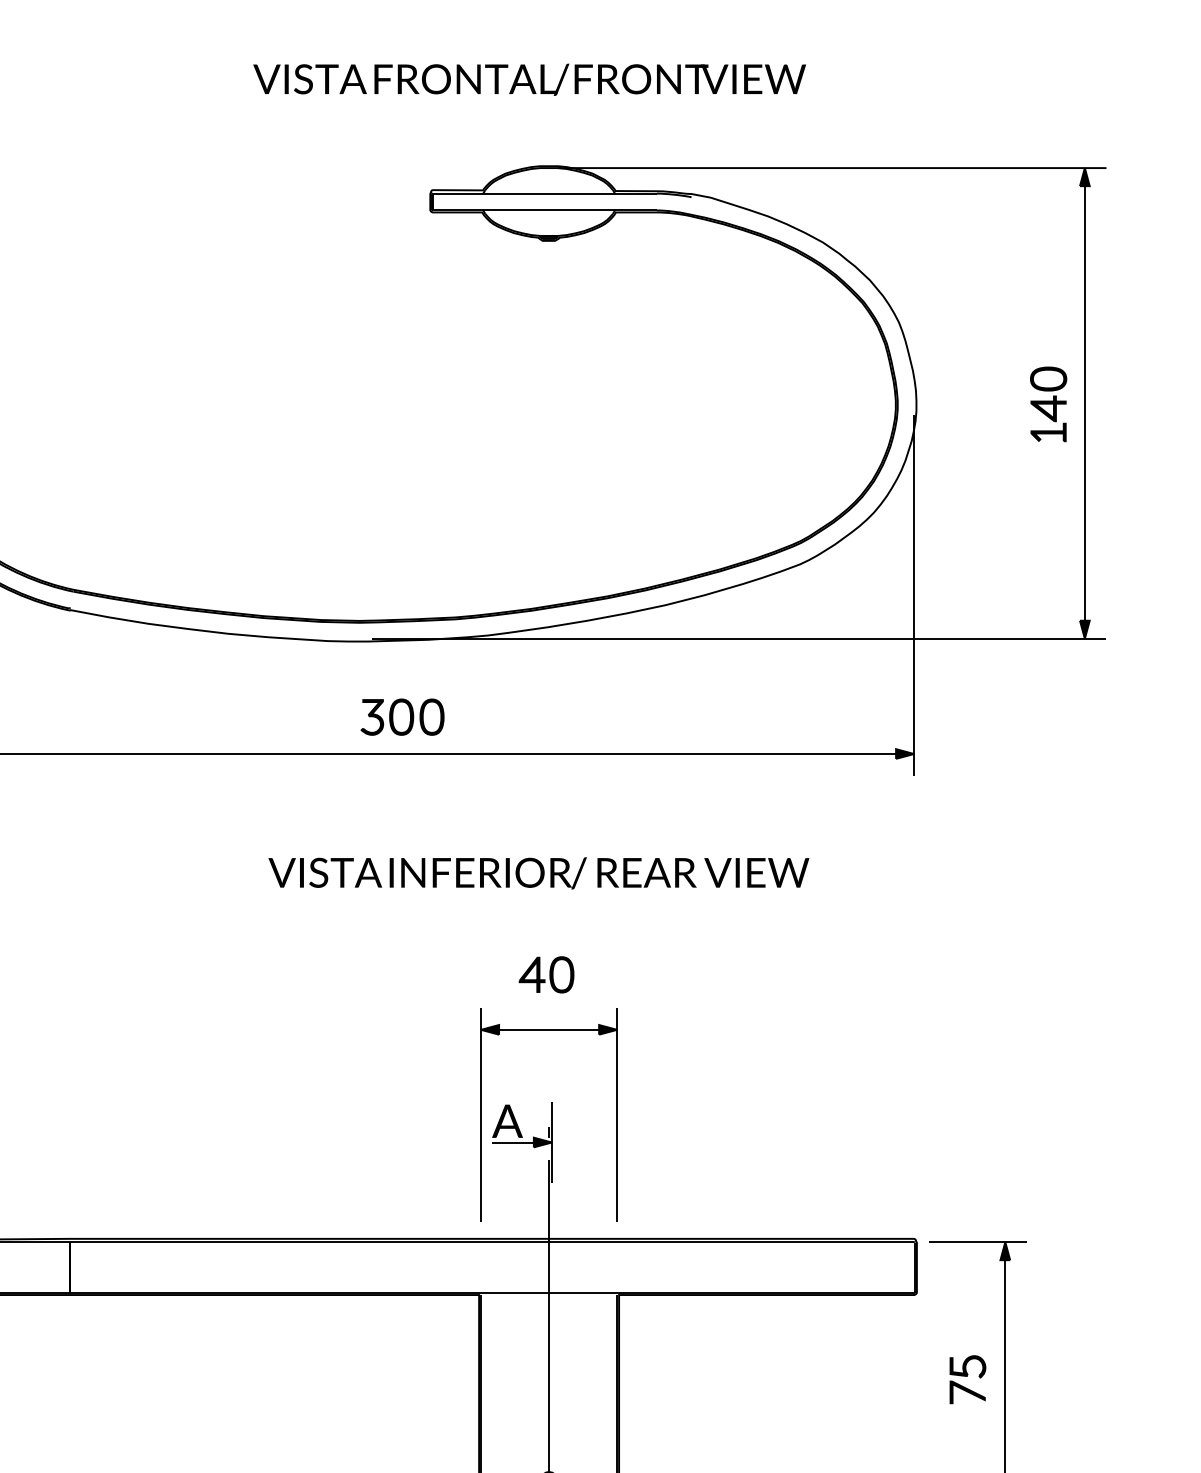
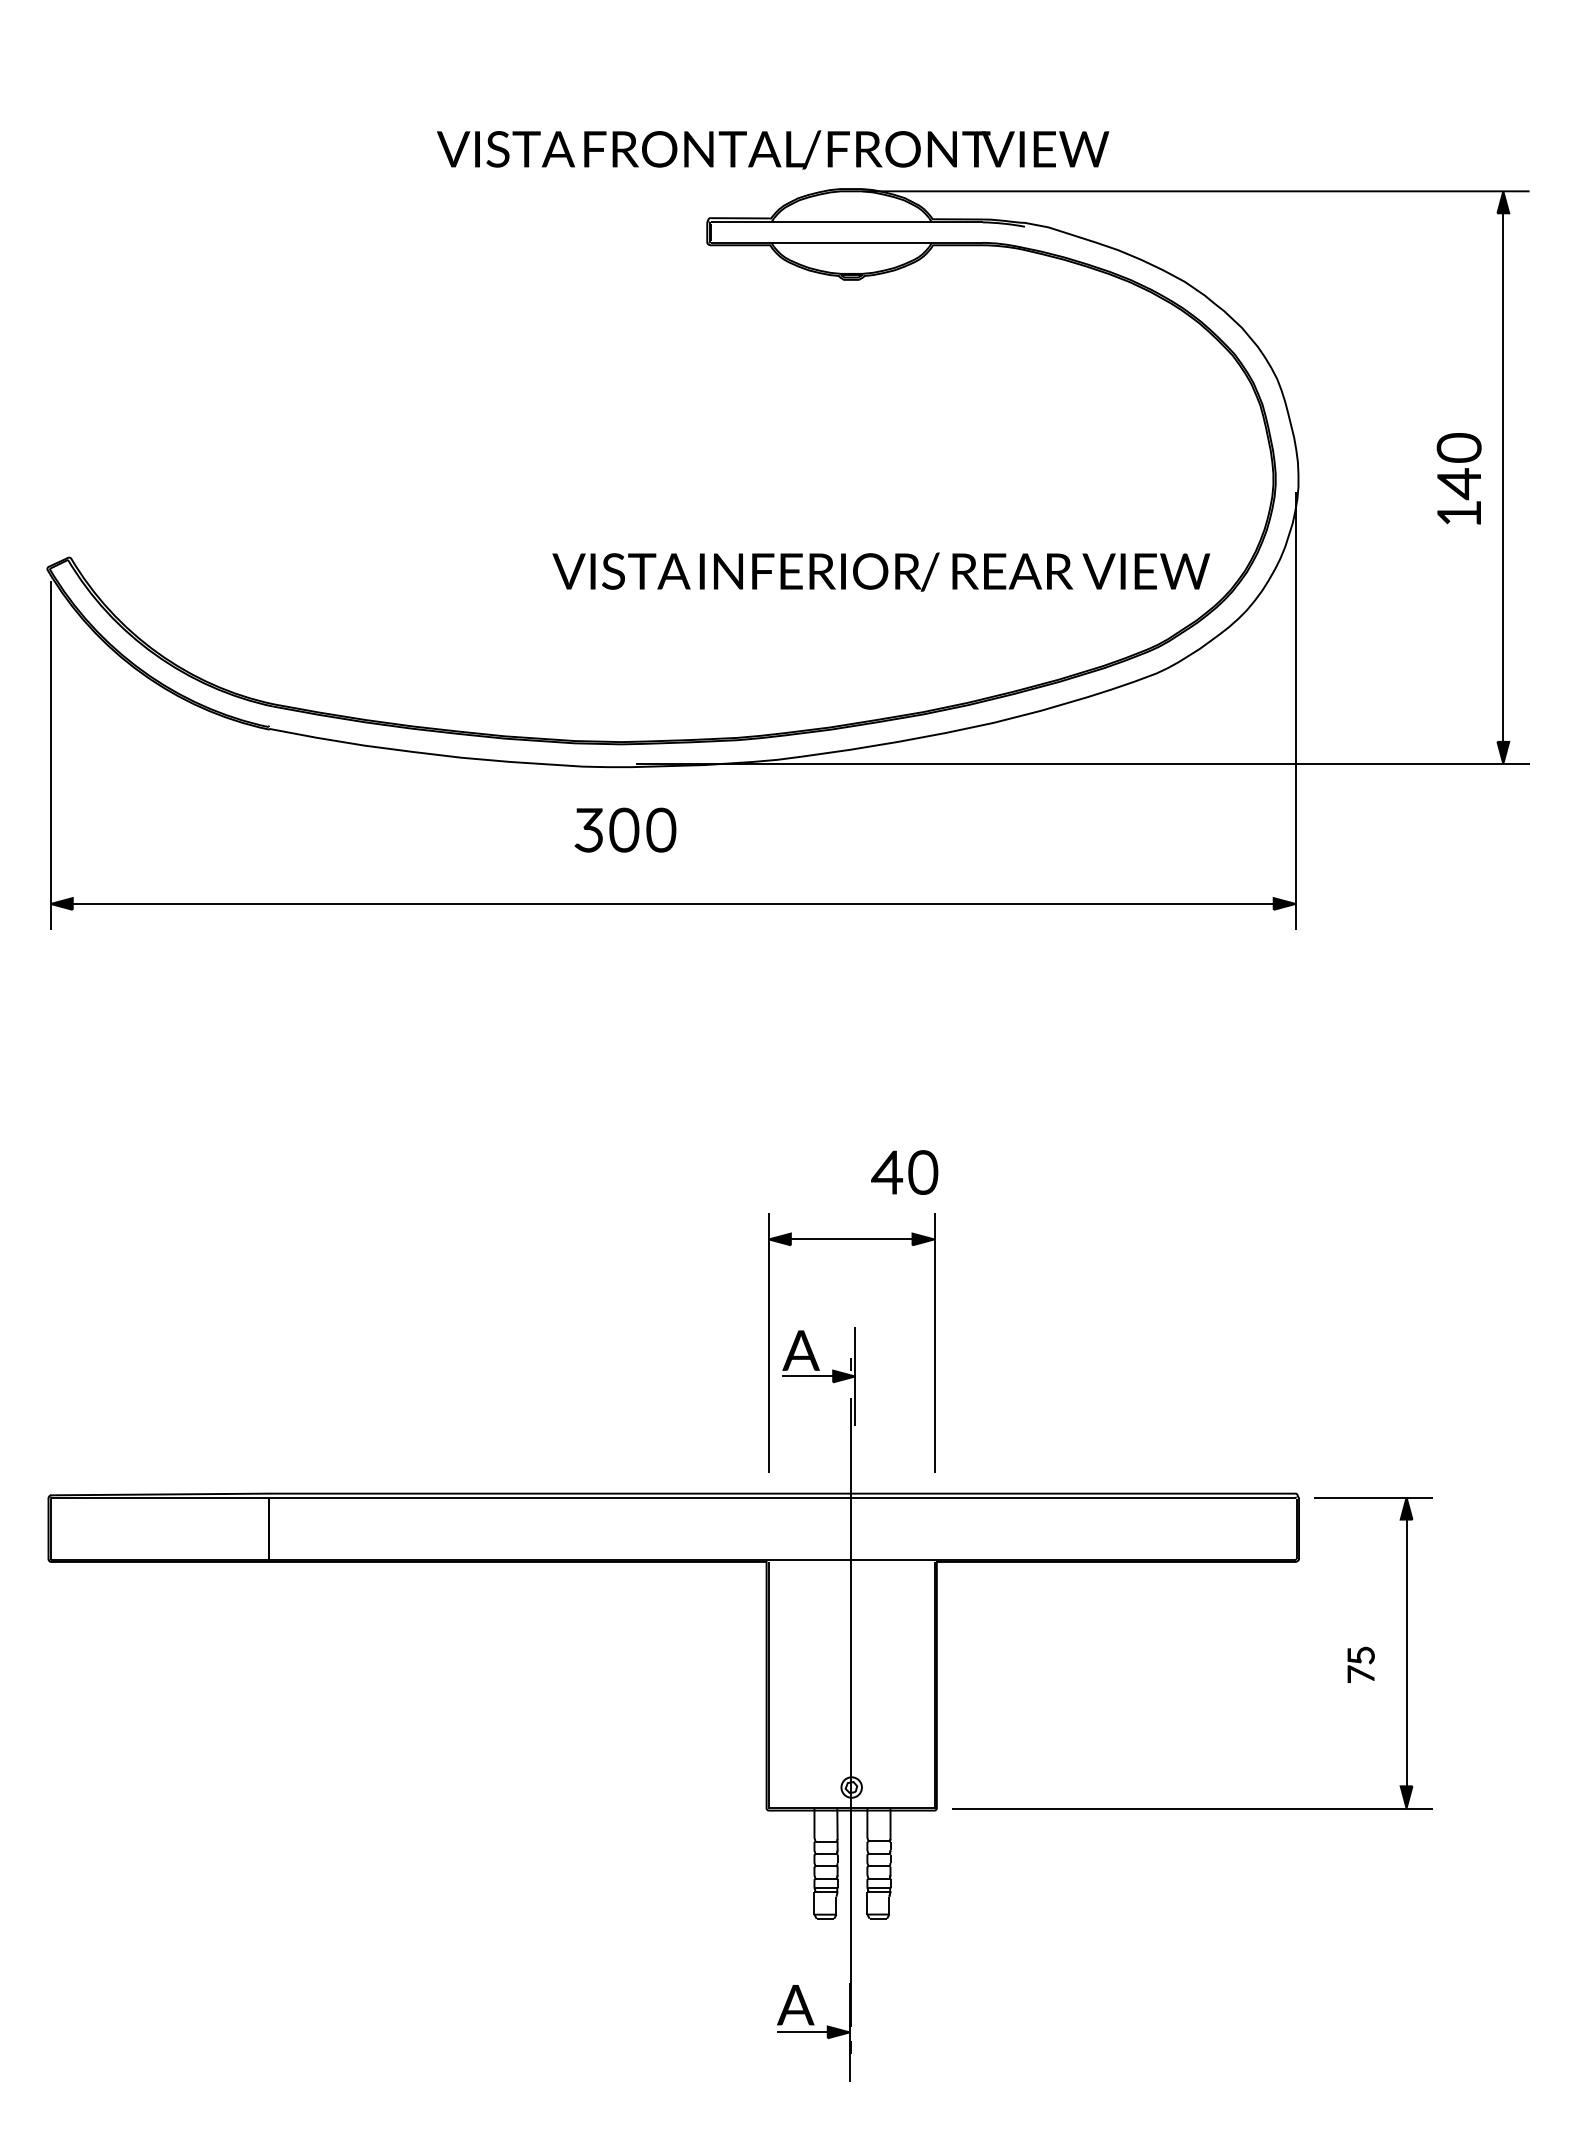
text: (530, 79) -> (773, 149), moved
part: (402, 716) -> (625, 829), moved
text: (539, 872) -> (881, 571), moved
part: (546, 974) -> (904, 1172), moved
part: (968, 1379) -> (1361, 1664), size x0.6

